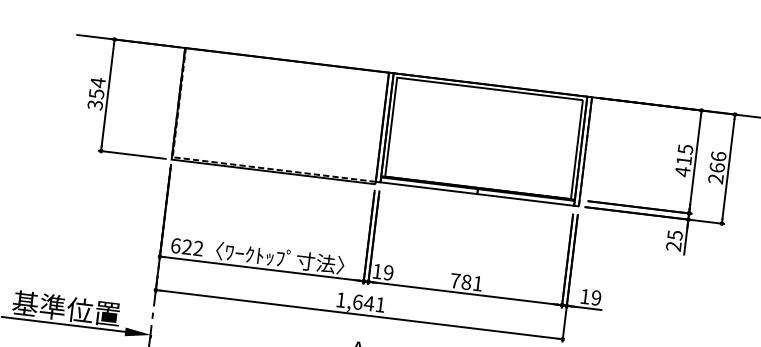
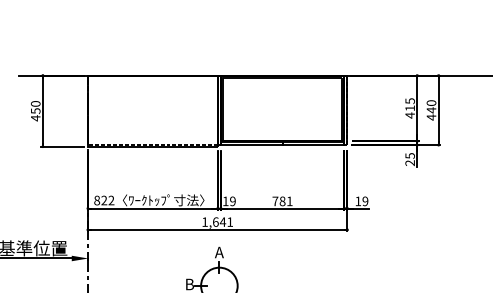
text: (96, 92) -> (35, 110), 354 -> 450
text: (717, 168) -> (431, 110), 266 -> 440
text: (176, 245) -> (97, 200), 622 -> 822

